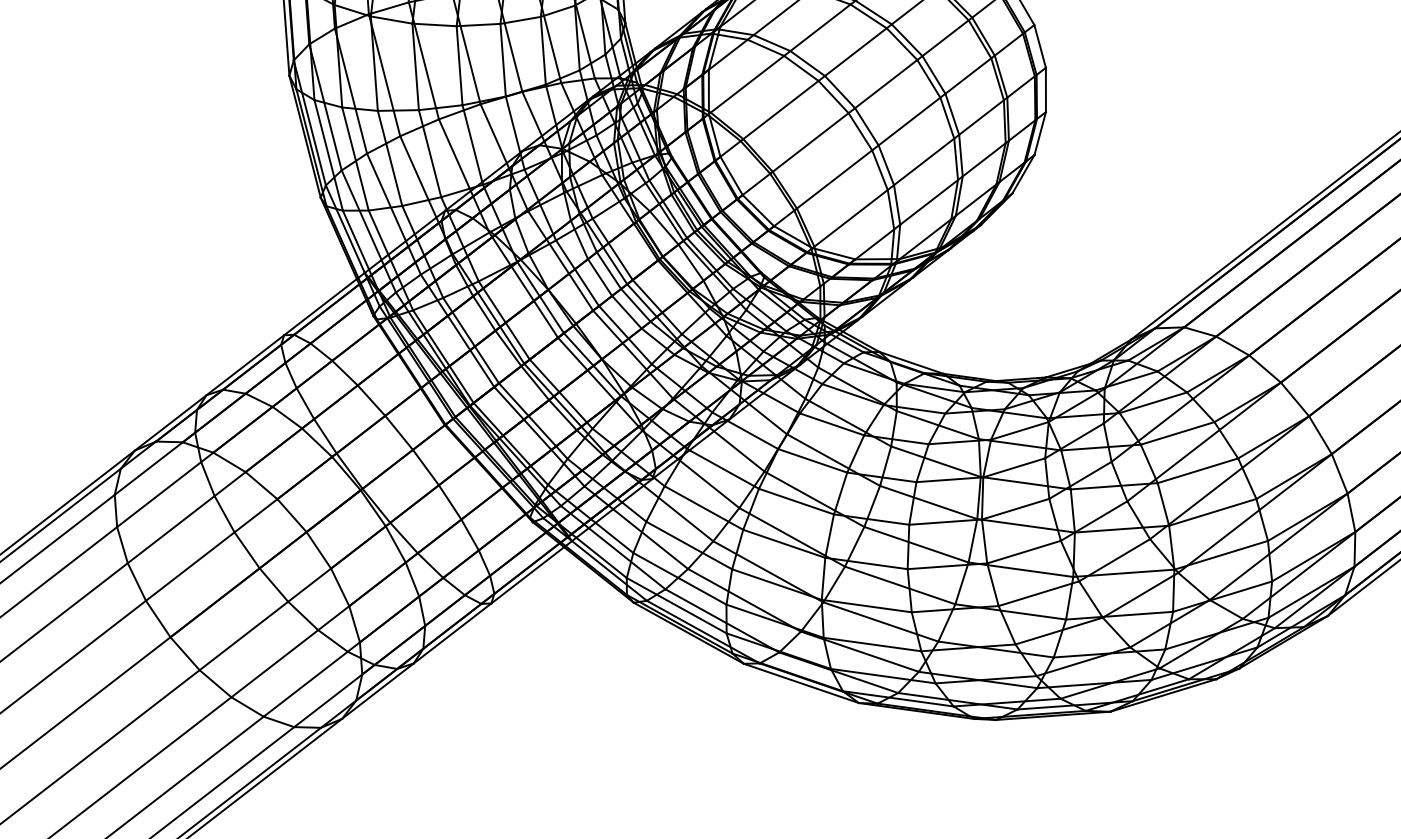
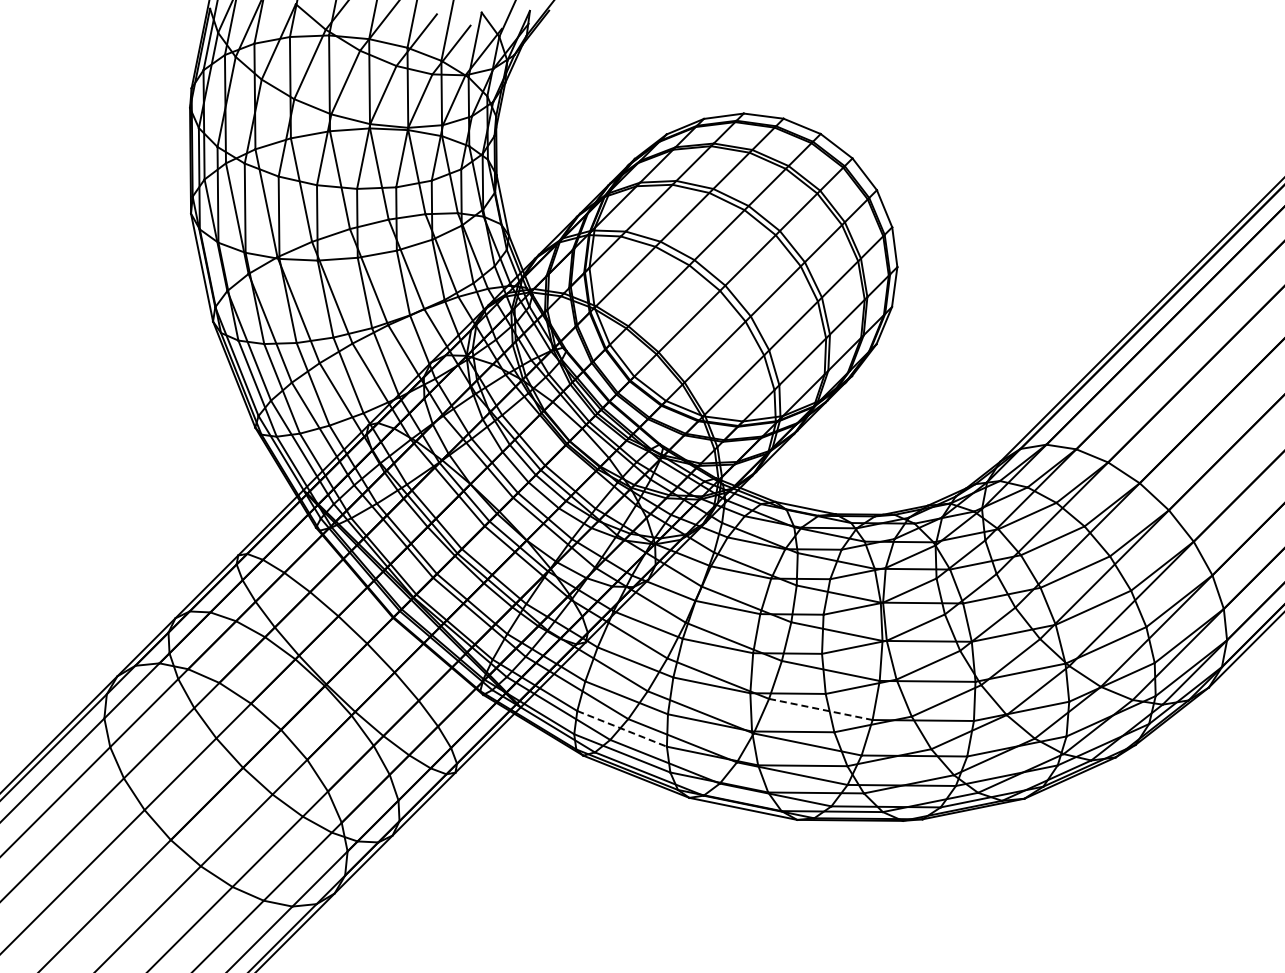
line: (680, 579) -> (622, 729), solid -> dashed
line: (899, 585) -> (820, 709), solid -> dashed

